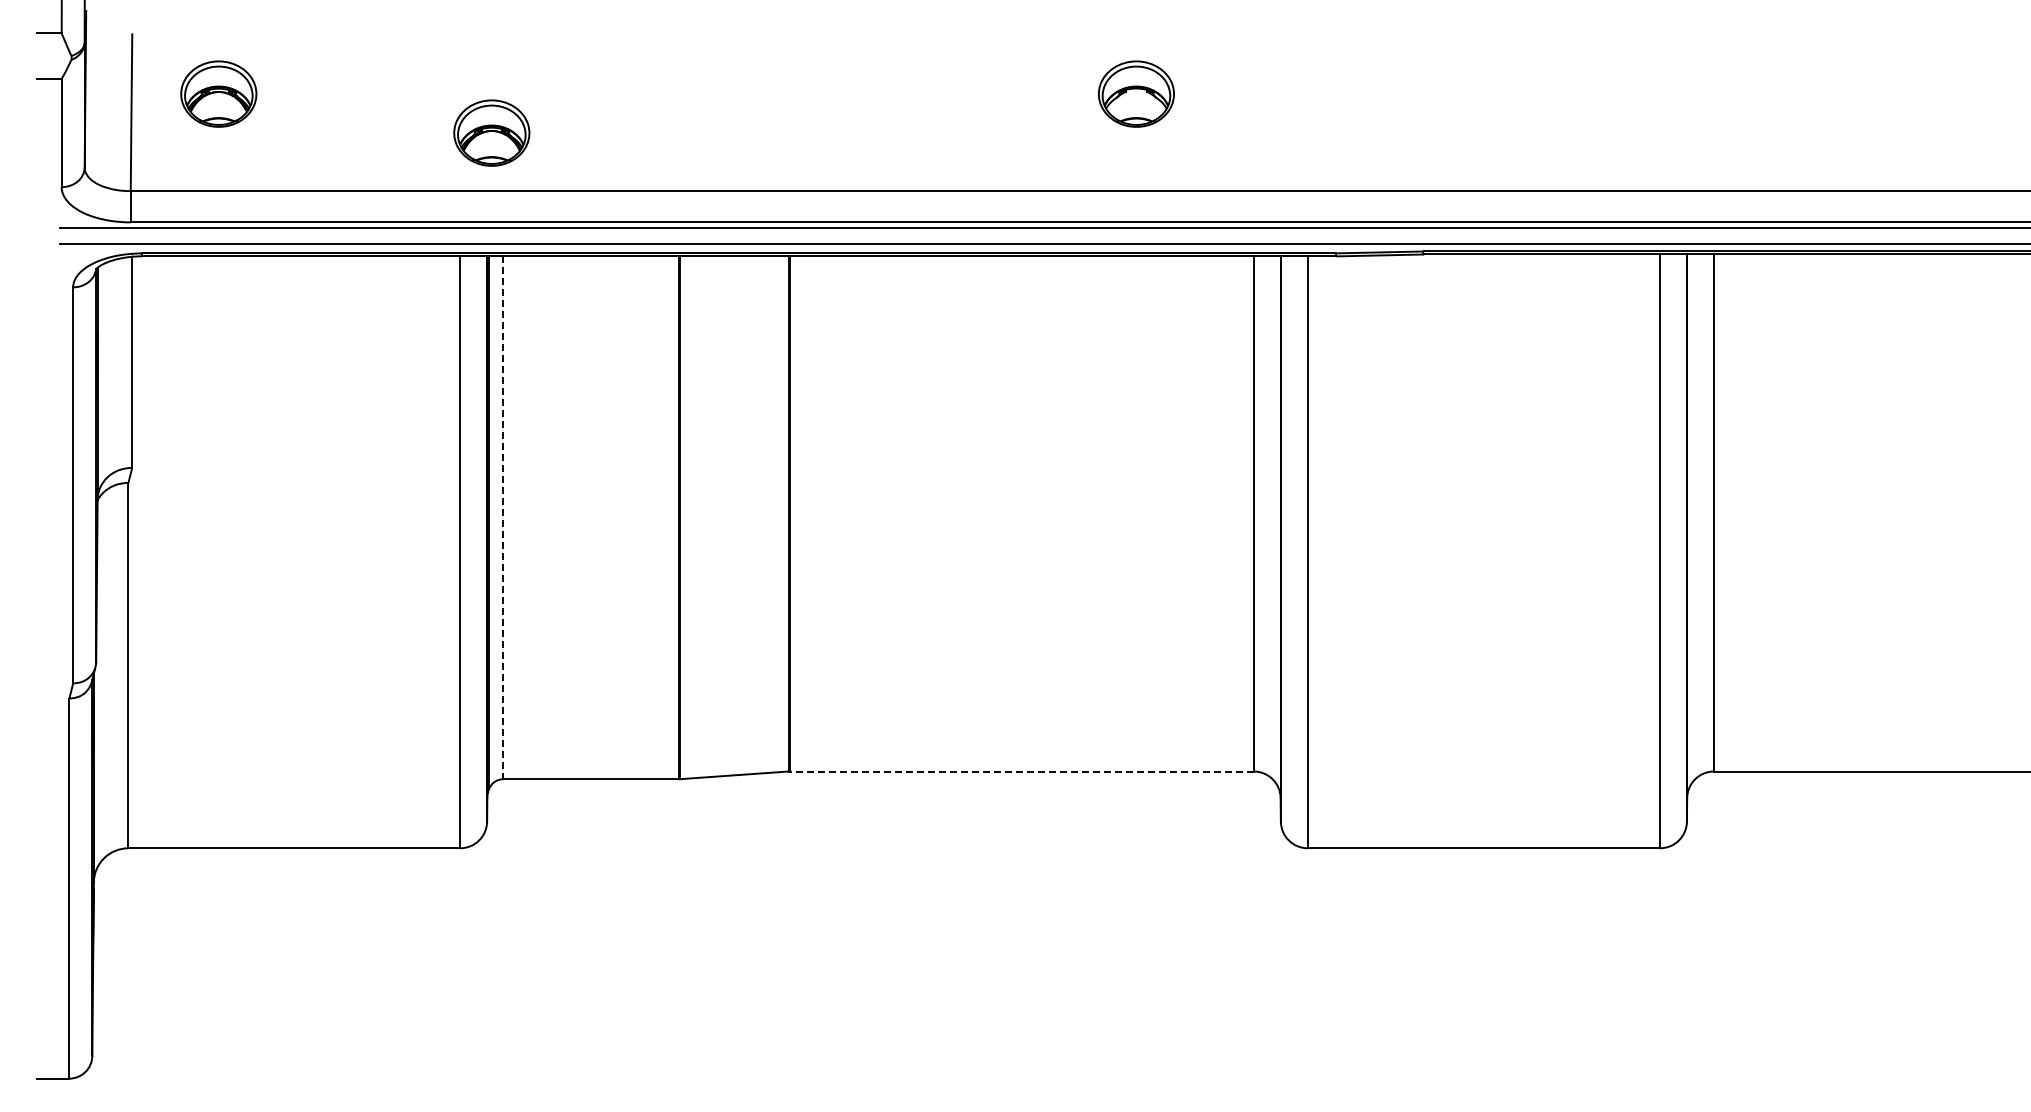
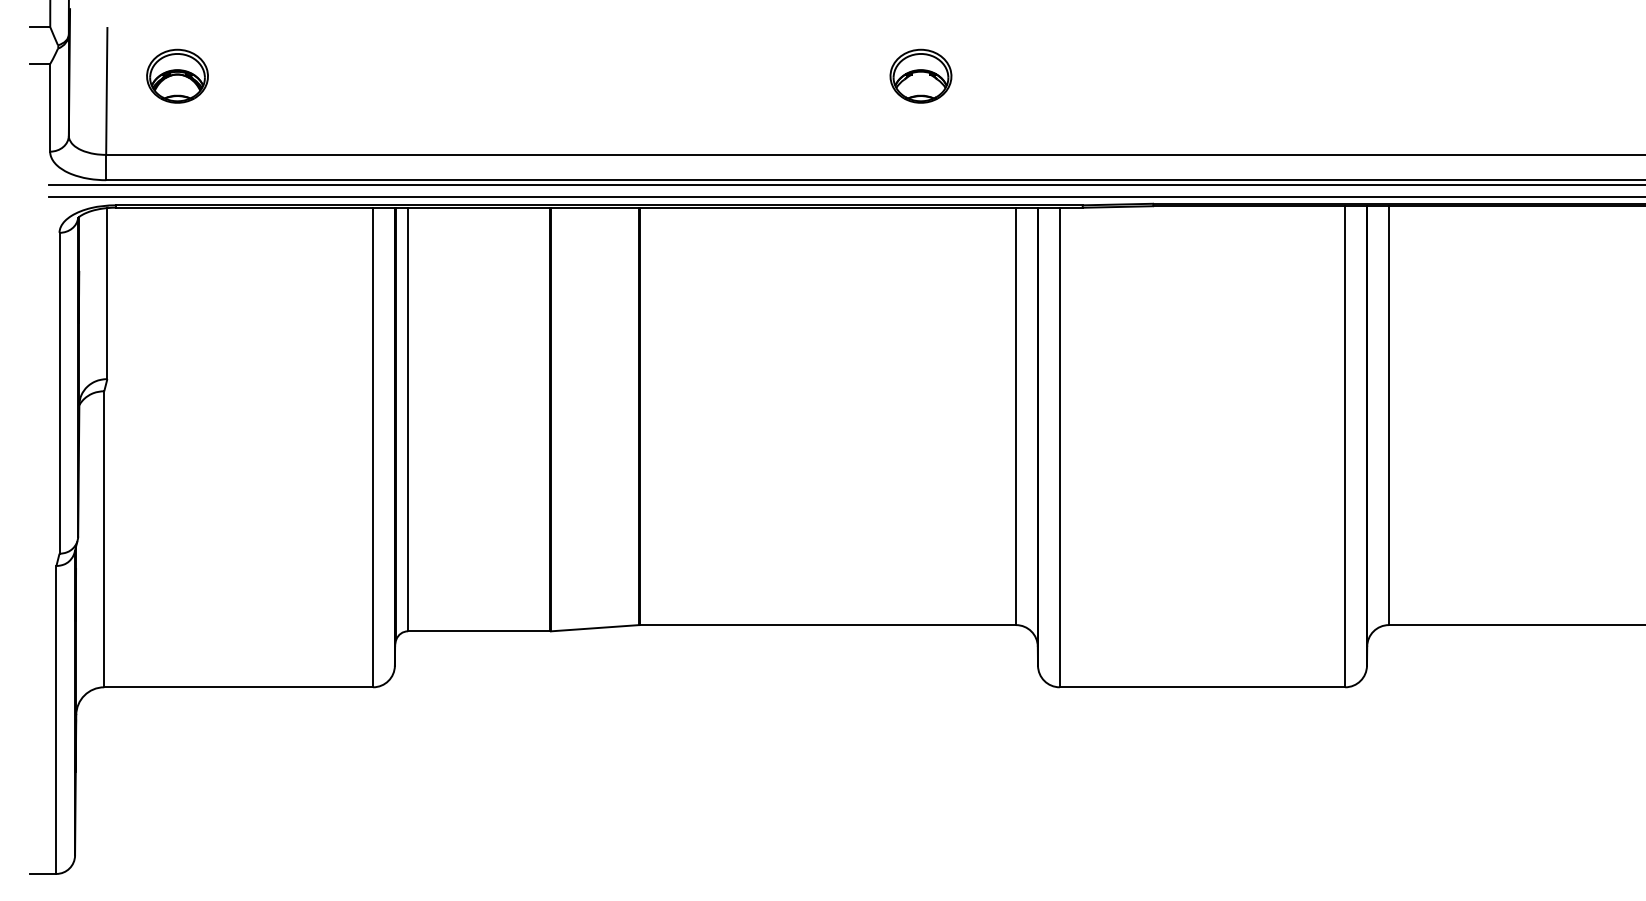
part: (491, 132) -> (398, 107), removed
line: (503, 518) -> (408, 420), dashed -> solid
line: (1021, 771) -> (827, 625), dashed -> solid

